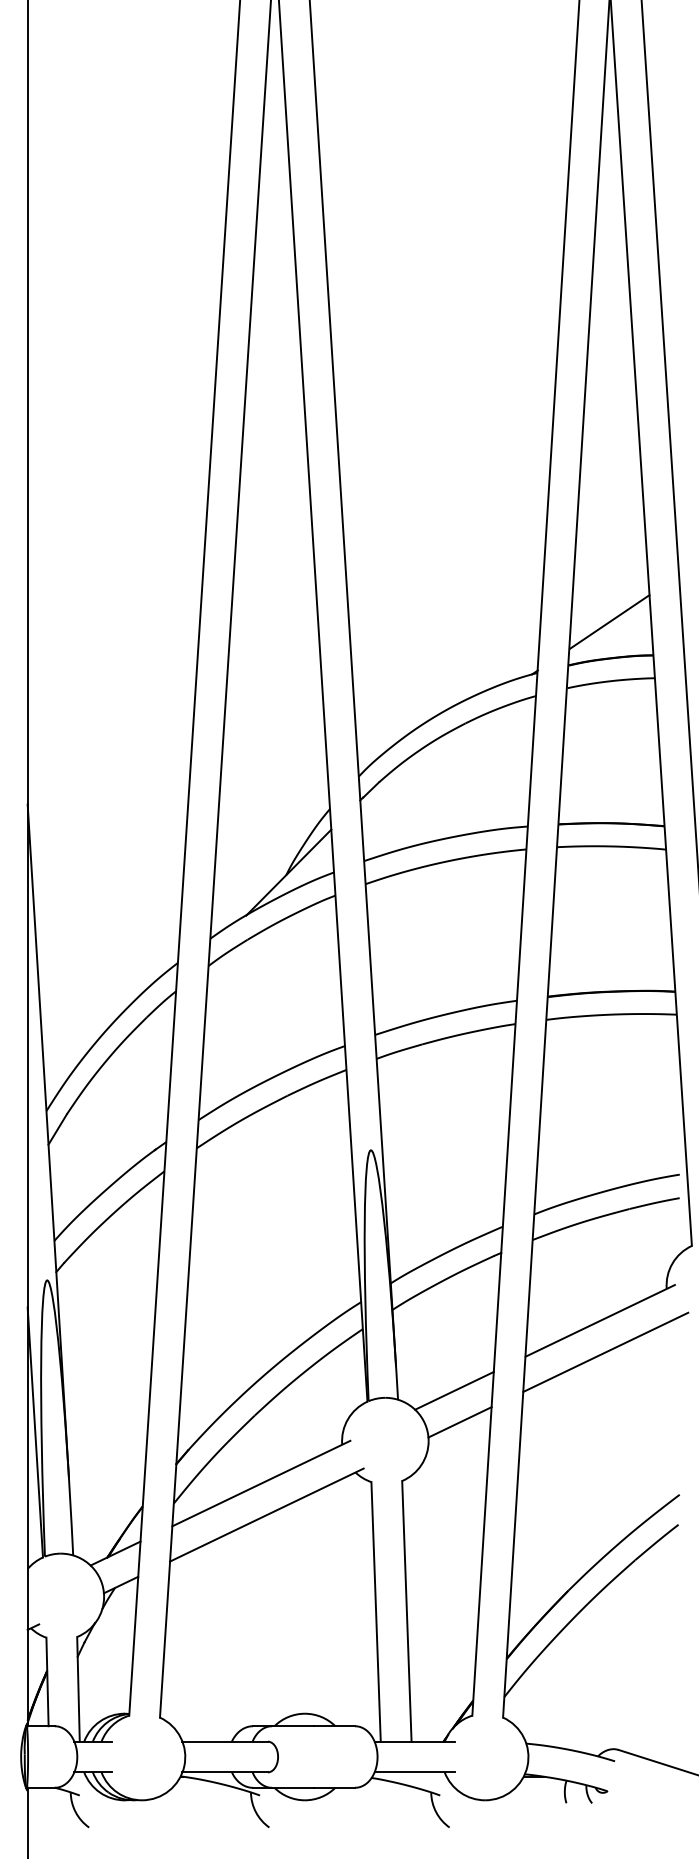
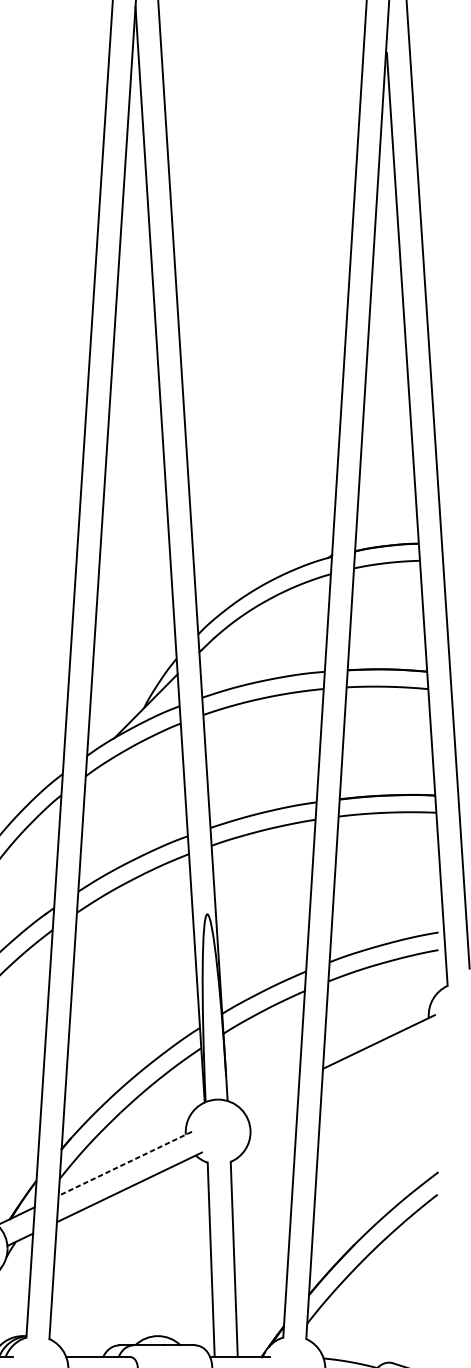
line: (609, 621) -> (385, 518), removed
line: (605, 1351) -> (382, 1064), removed
line: (454, 1390) -> (269, 1094), removed
line: (459, 1422) -> (273, 1118), removed
line: (261, 1483) -> (125, 1163), solid -> dashed

